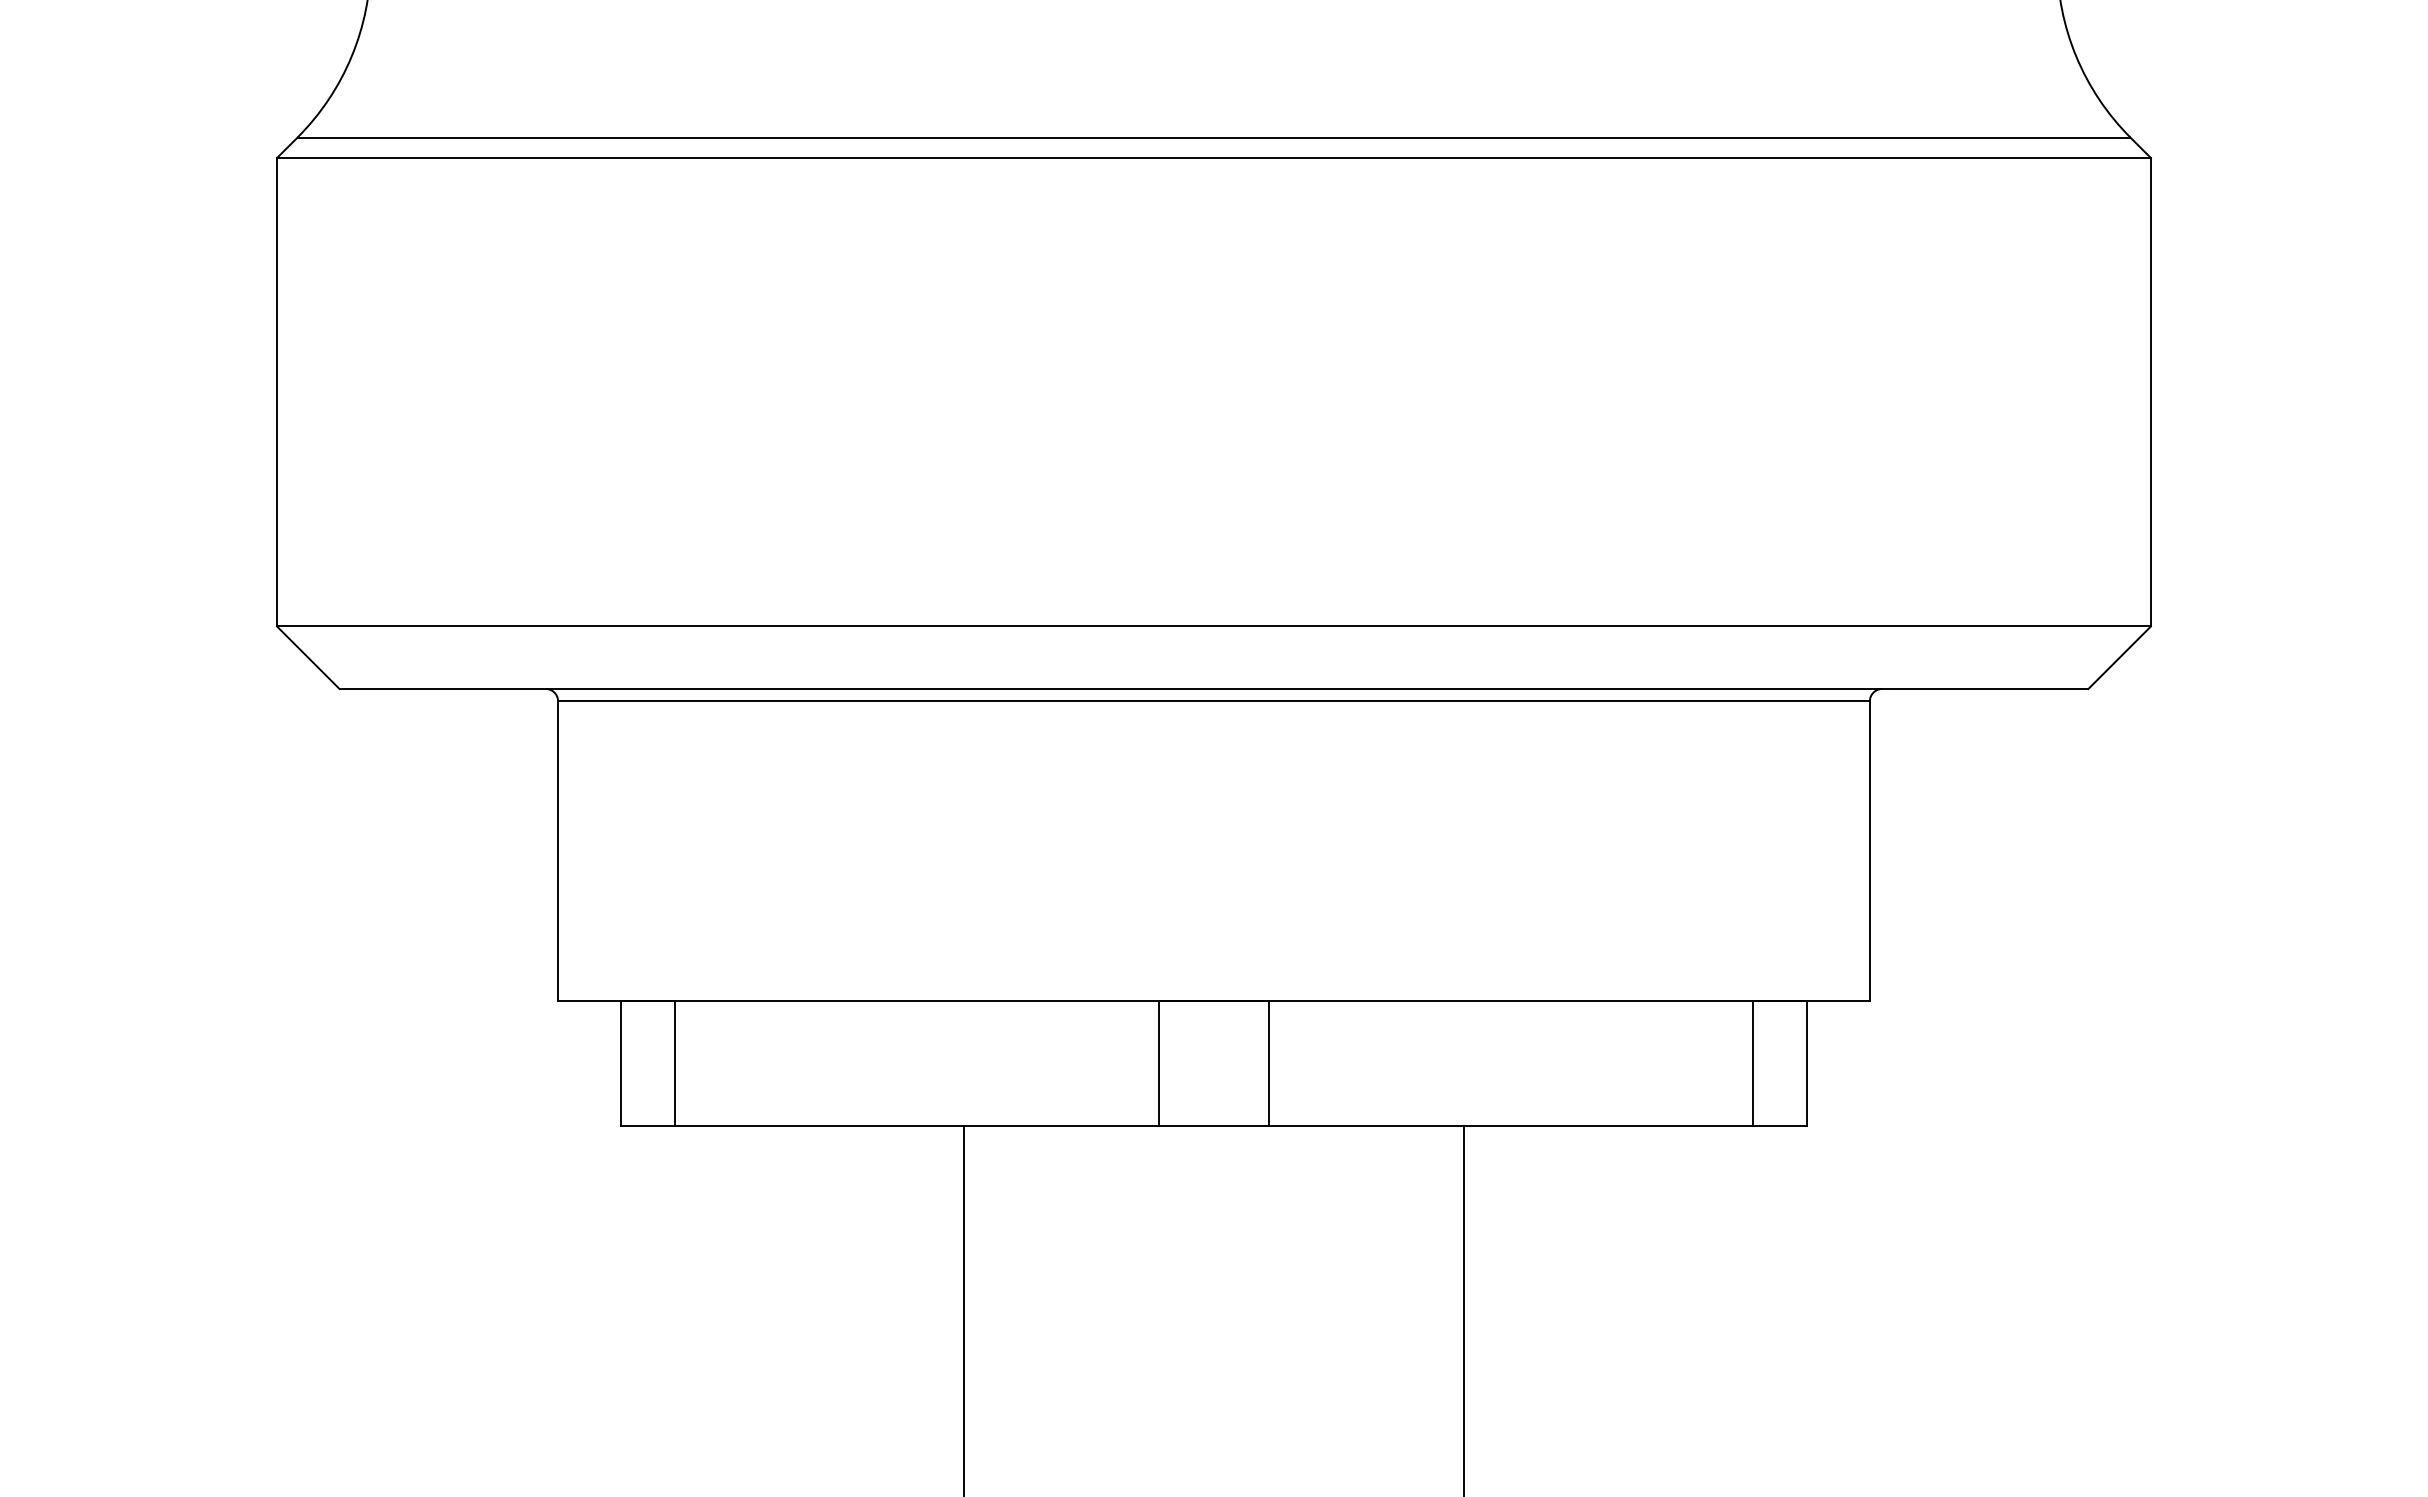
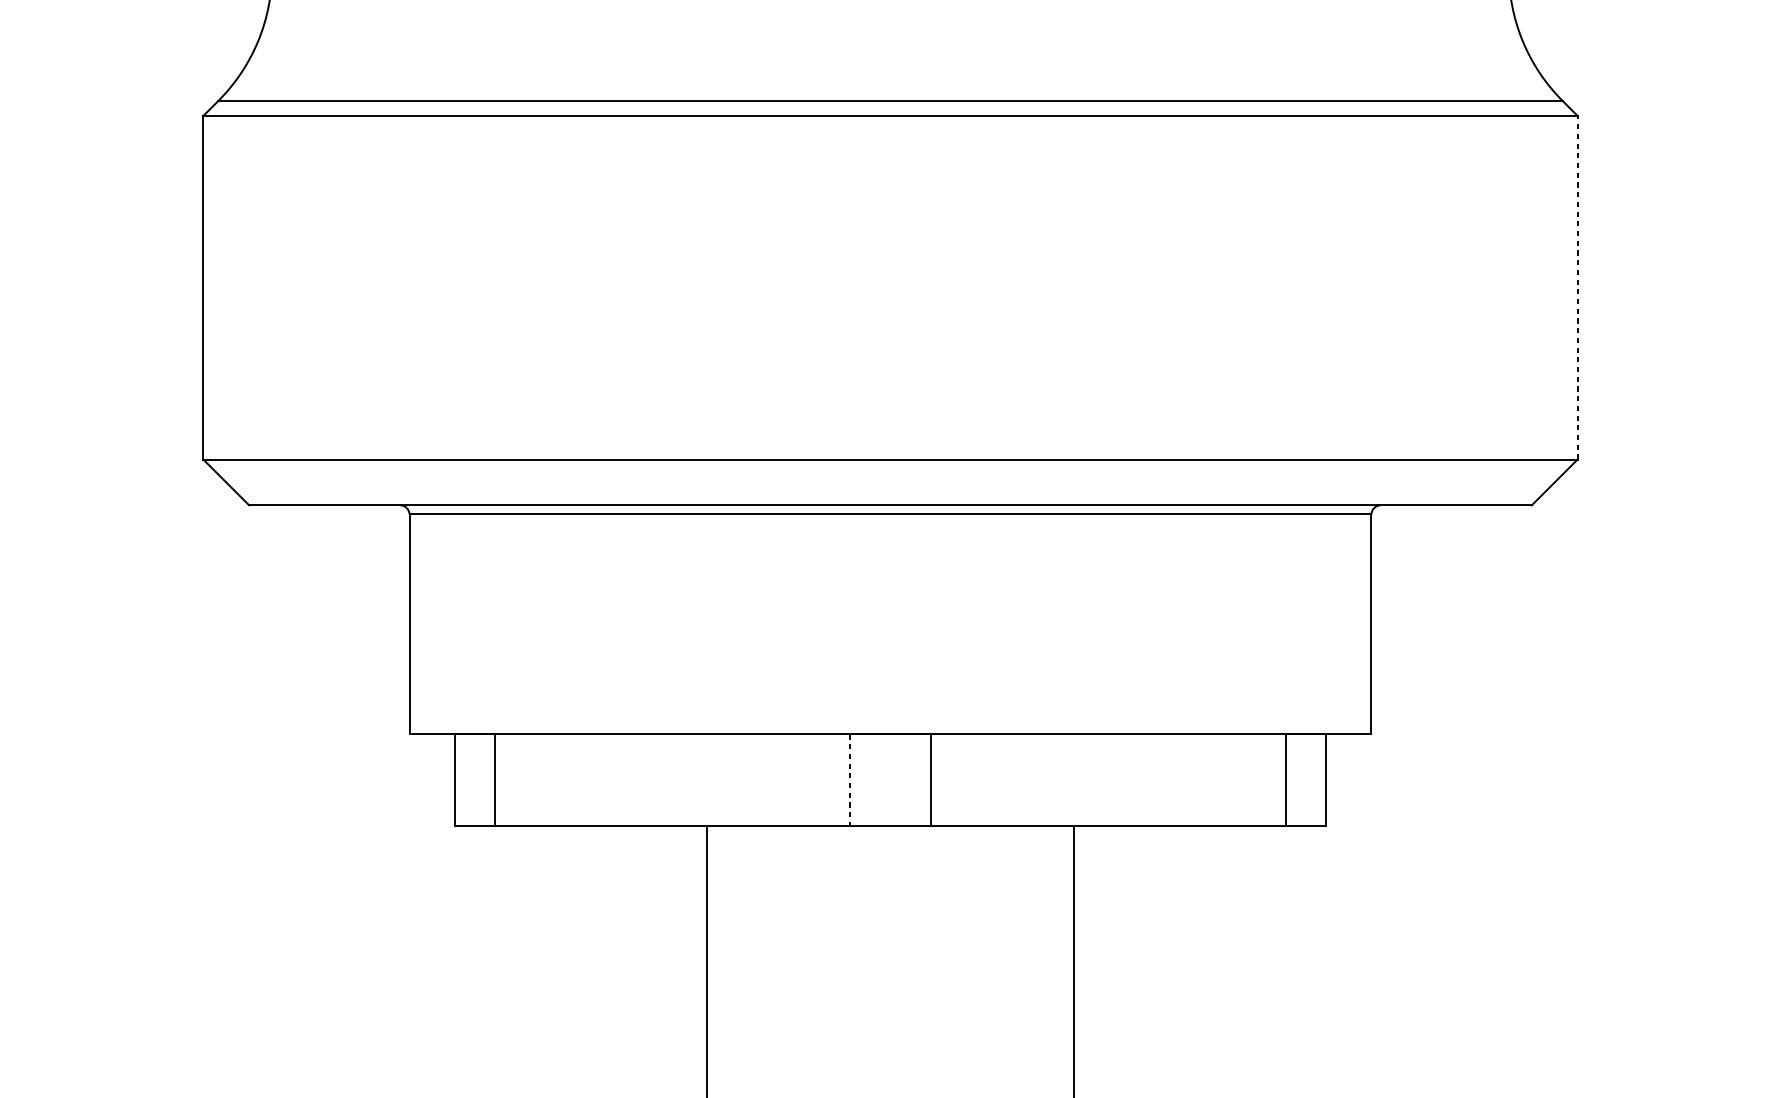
line: (2150, 391) -> (1577, 287), solid -> dashed
line: (1159, 1064) -> (850, 780), solid -> dashed

